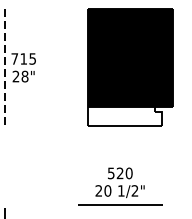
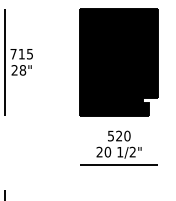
line: (4, 68) -> (4, 62), dashed -> solid
fill: (124, 116) -> (114, 106), added
part: (119, 185) -> (118, 147), moved

